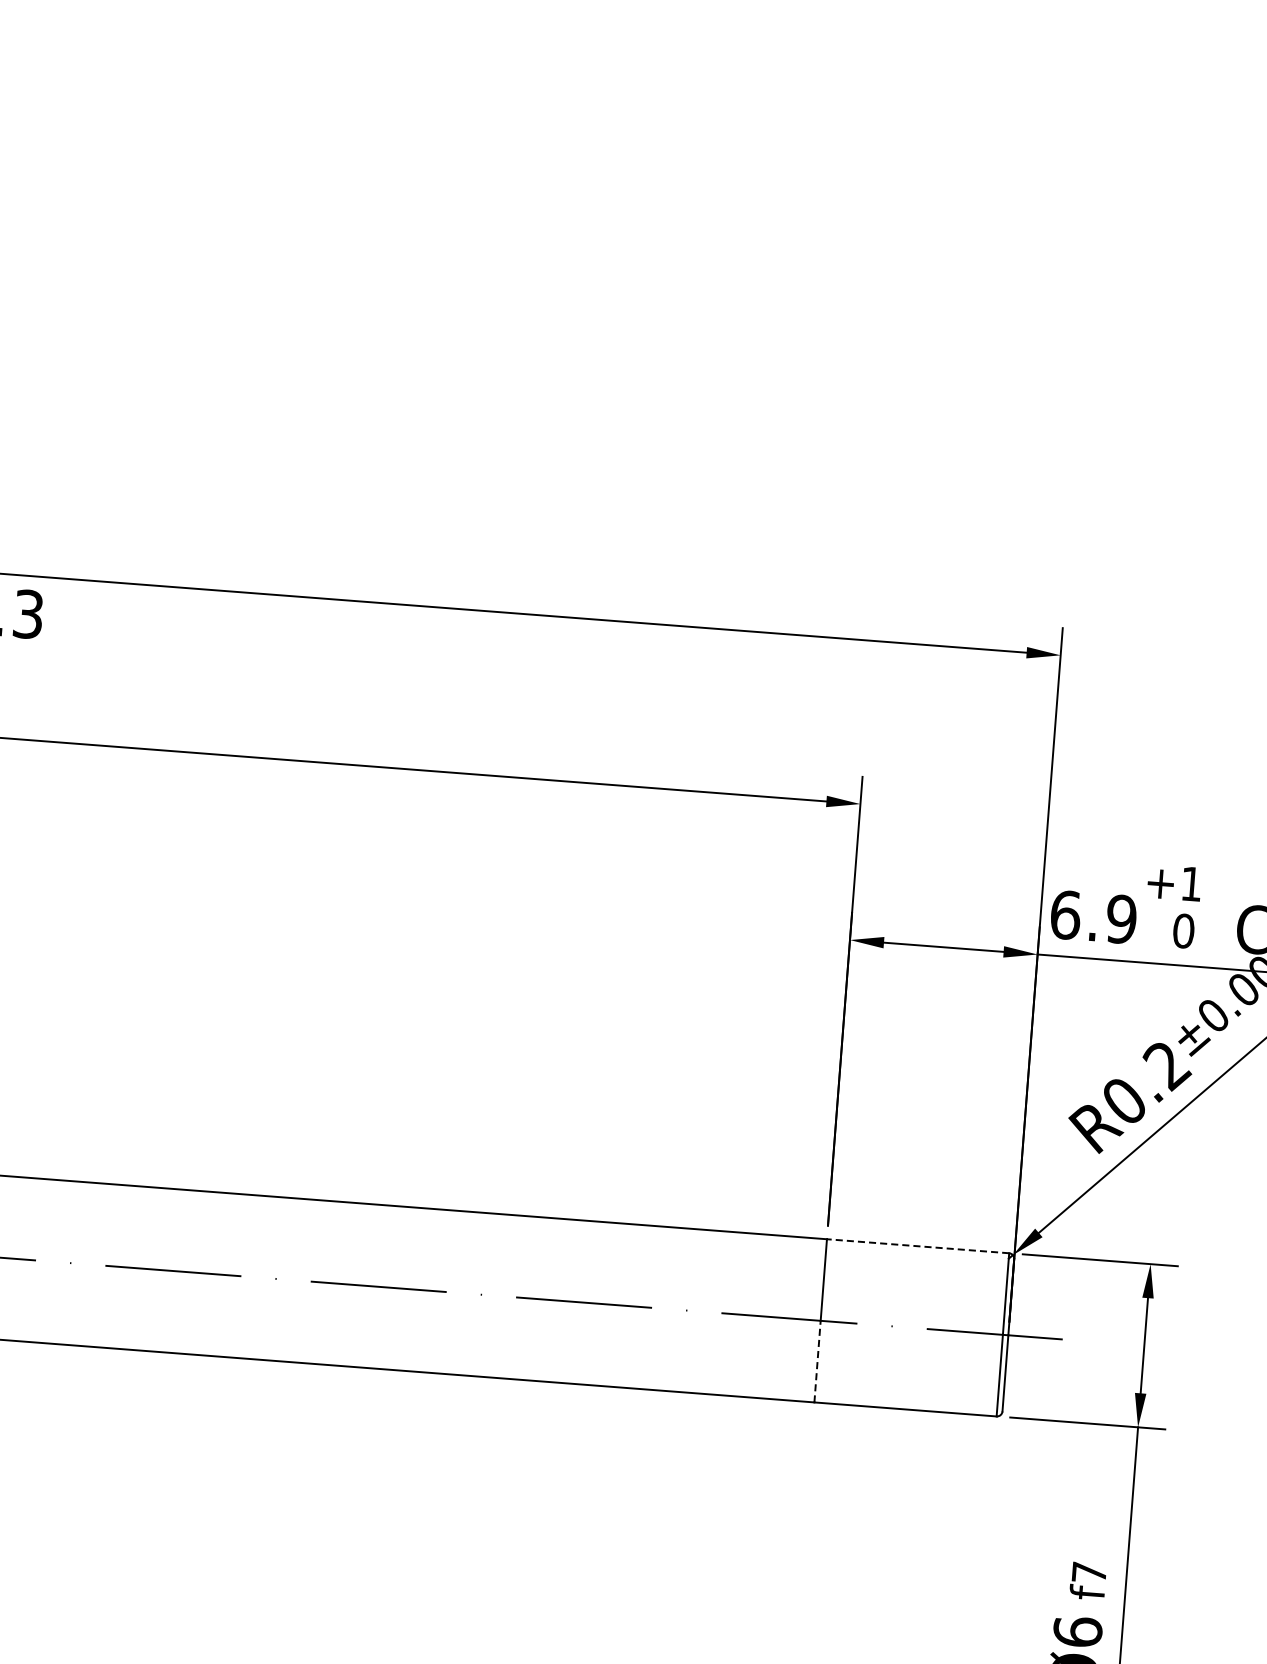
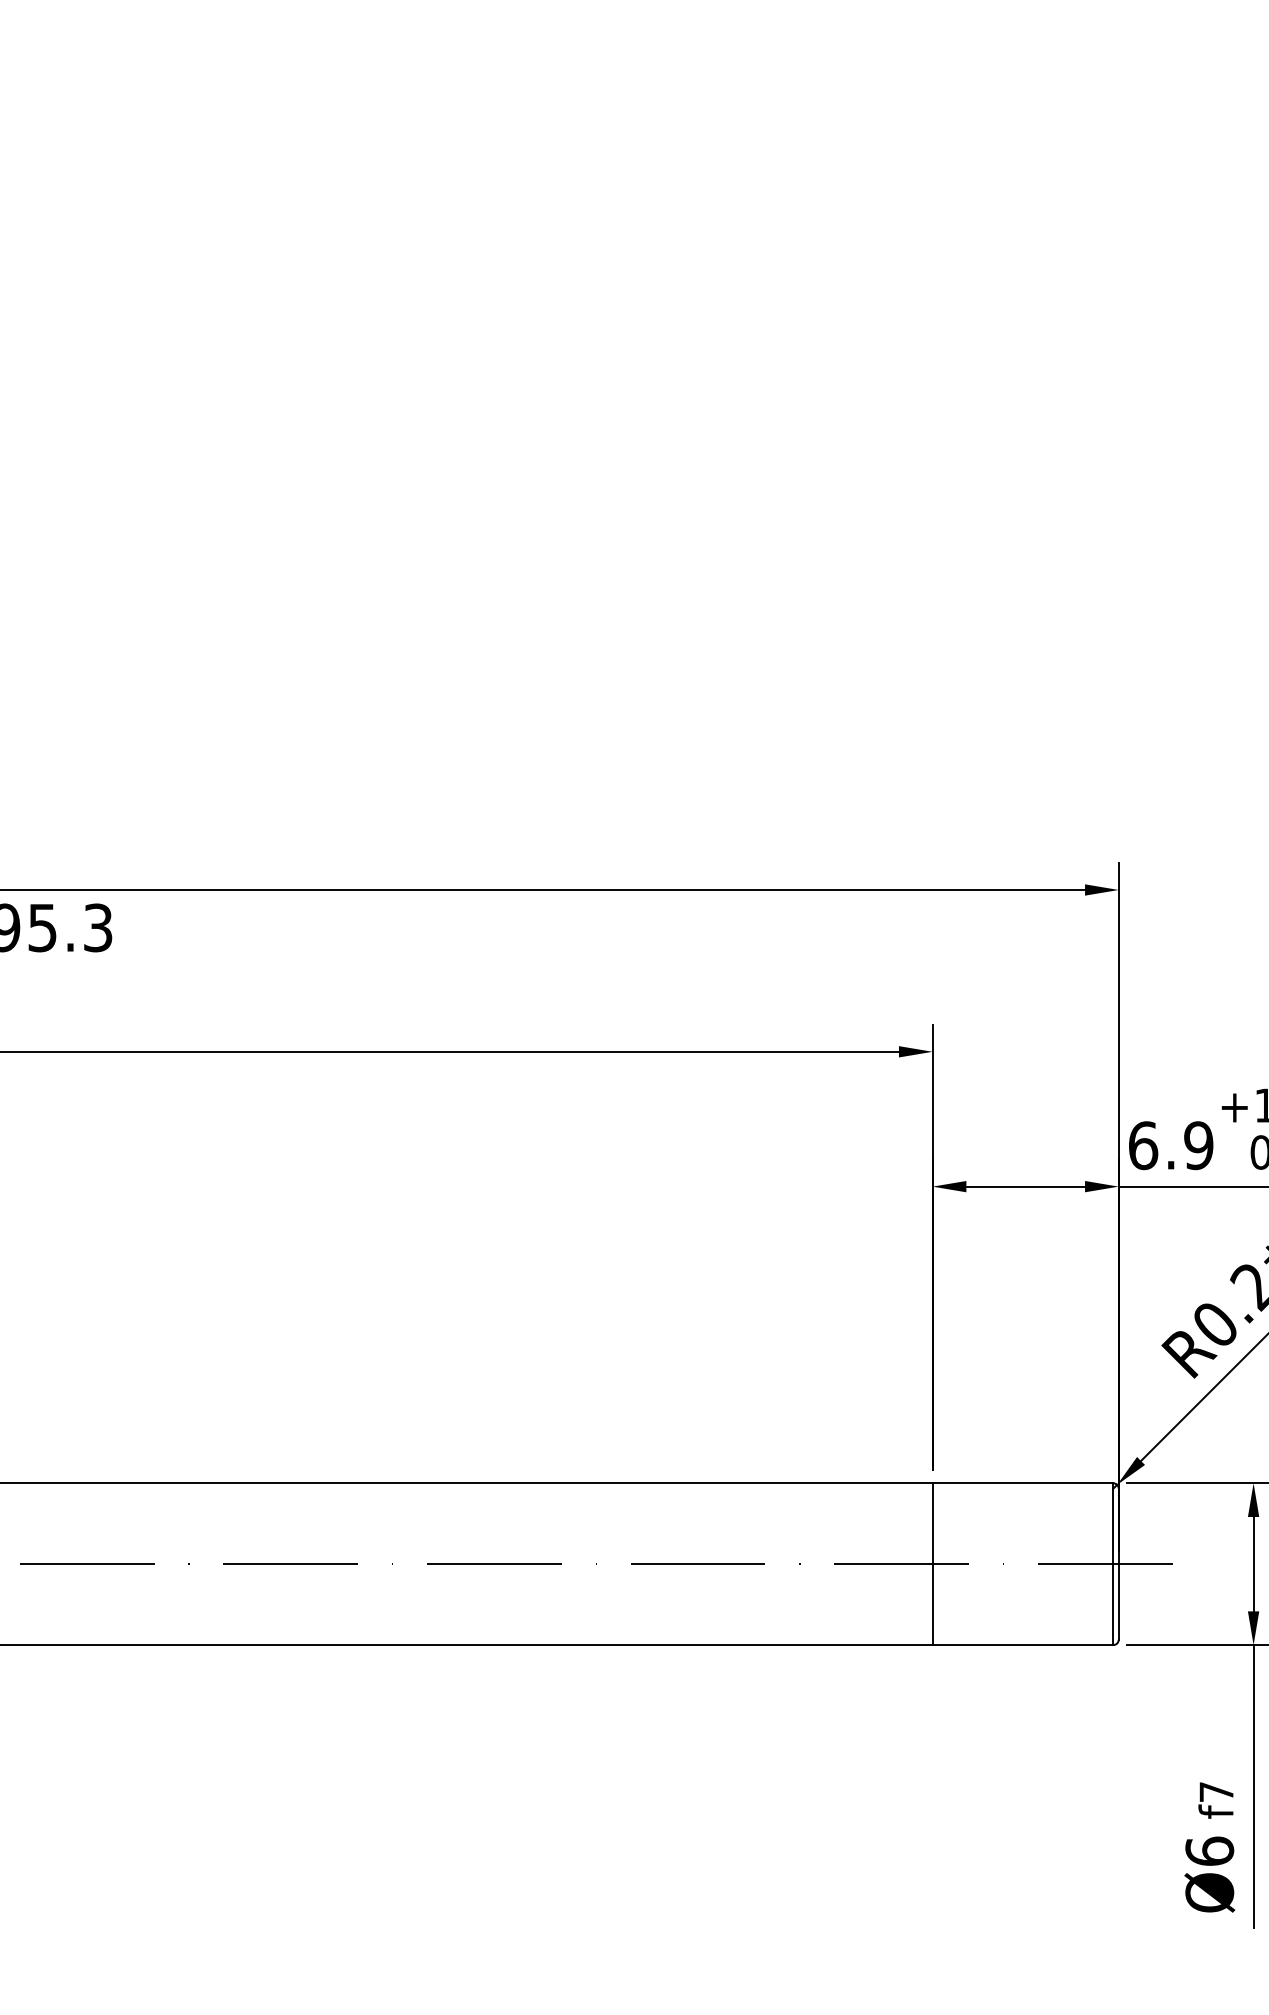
line: (917, 1246) -> (1022, 1483), dashed -> solid
line: (817, 1361) -> (932, 1604), dashed -> solid

